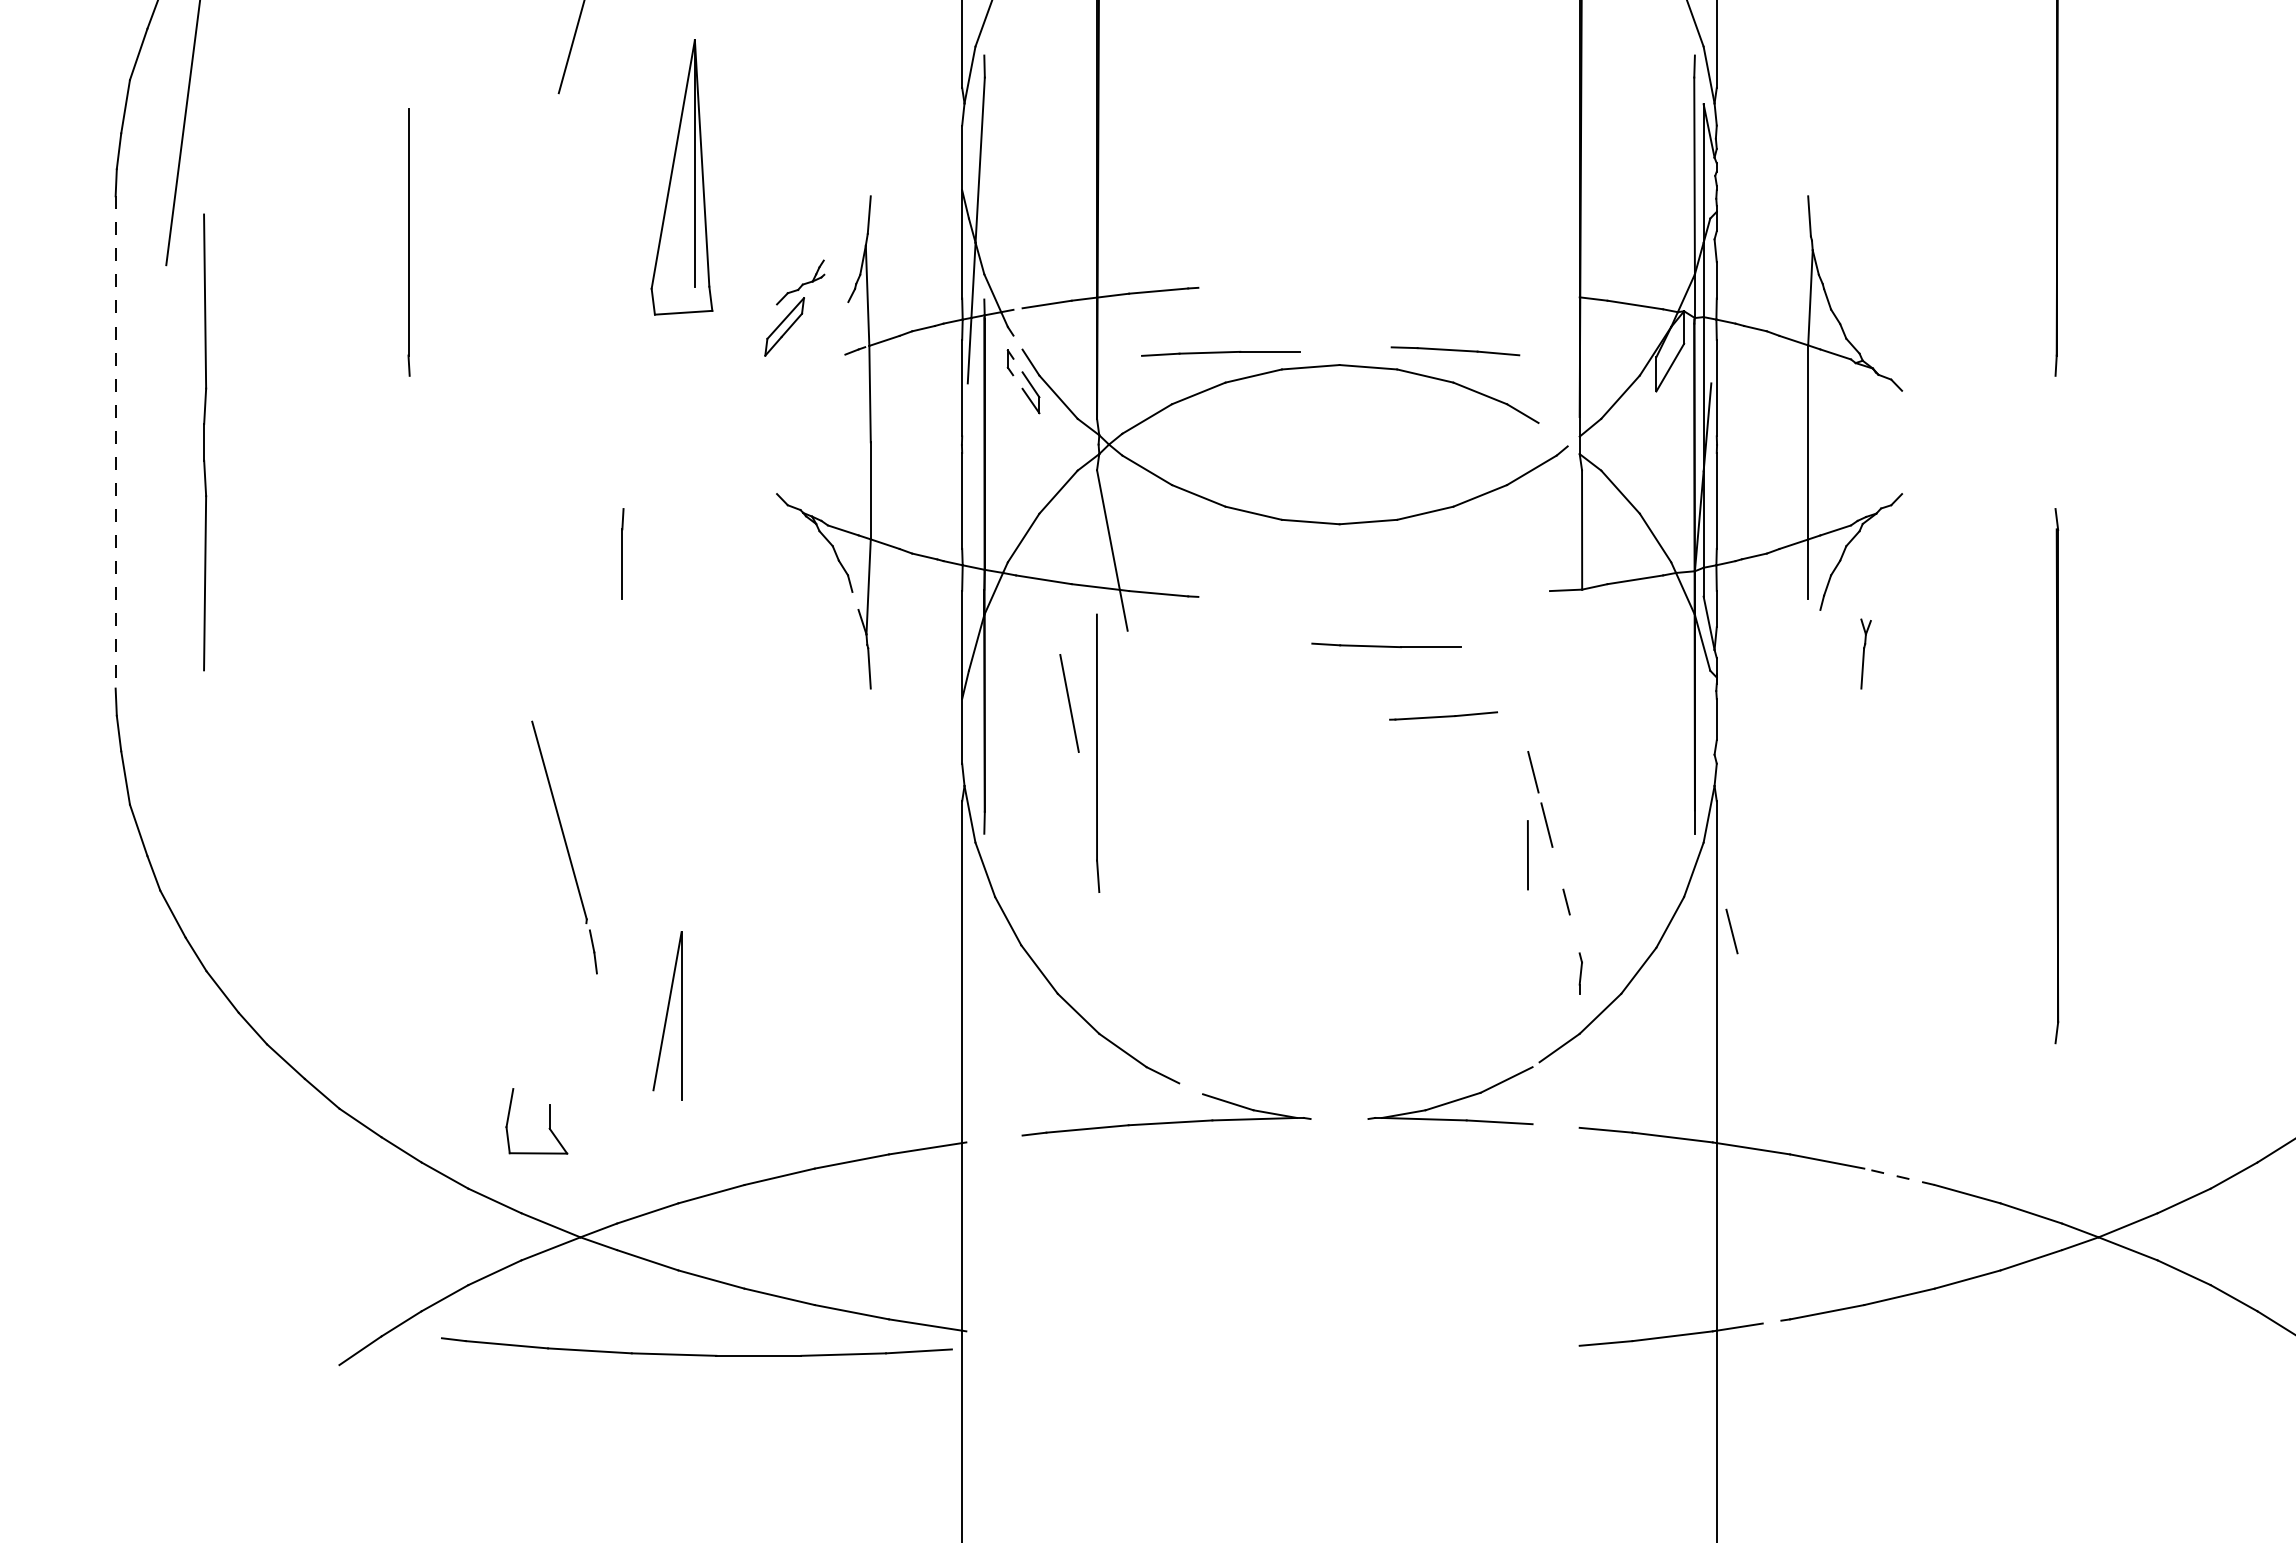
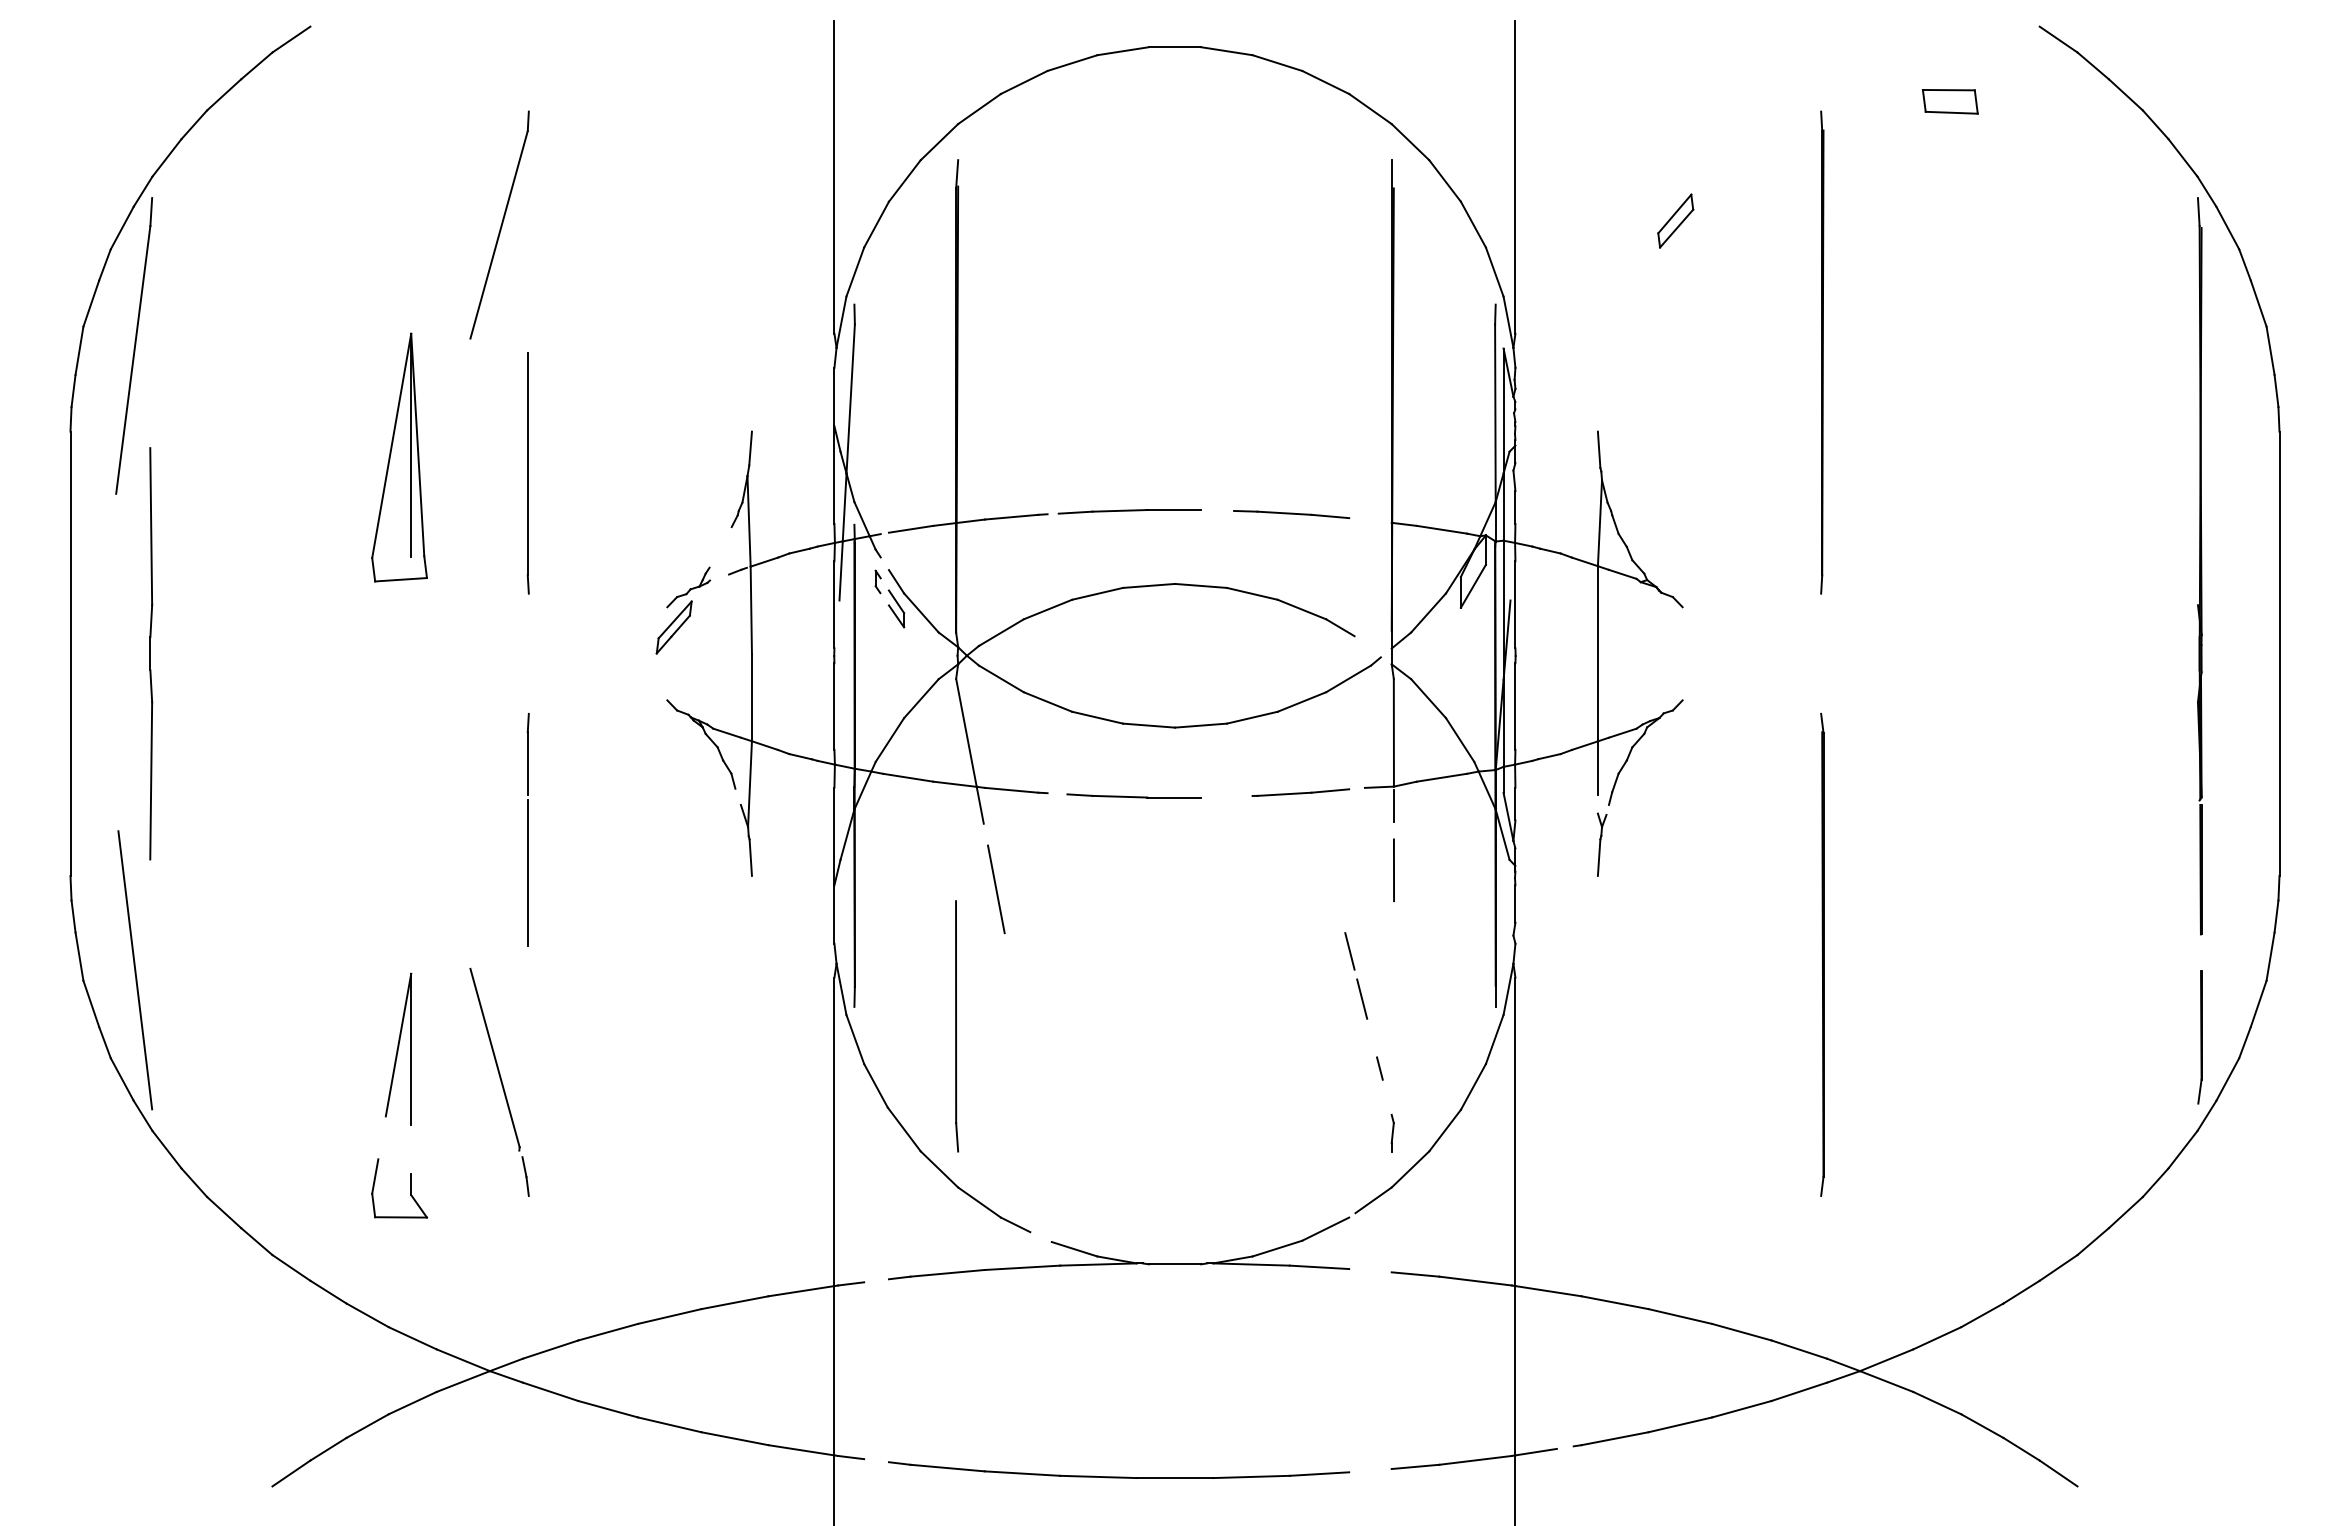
part: (681, 177) -> (399, 457), moved
part: (408, 242) -> (527, 473), moved
part: (794, 308) -> (683, 610), moved
part: (1455, 351) -> (1291, 514), moved
part: (1220, 353) -> (1129, 511), moved
line: (115, 443) -> (70, 654), dashed -> solid
line: (1581, 610) -> (1393, 805), added
part: (1385, 644) -> (1133, 795), moved
part: (1865, 653) -> (1601, 844), moved
line: (622, 684) -> (527, 872), added
line: (1069, 703) -> (996, 889), moved
line: (1443, 715) -> (1300, 792), moved
part: (1098, 753) -> (957, 1026), moved
line: (187, 793) -> (135, 970), added
part: (564, 846) -> (499, 1081), moved
line: (1527, 855) -> (1393, 870), moved
line: (1732, 930) -> (1529, 1094), removed
part: (667, 1015) -> (398, 1048), moved
line: (1339, 1119) -> (1174, 1264), added
part: (548, 1121) -> (410, 1188), moved
line: (981, 1140) -> (851, 1283), added
line: (1899, 1176) -> (1680, 1316), dashed -> solid
line: (981, 1333) -> (851, 1457), added
part: (697, 1354) -> (1119, 1476), moved

